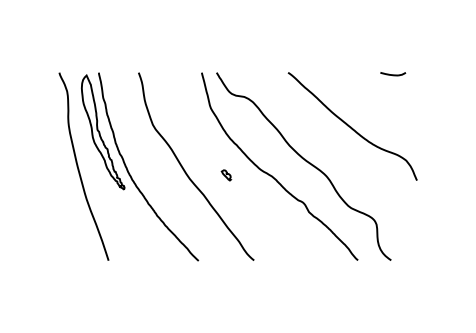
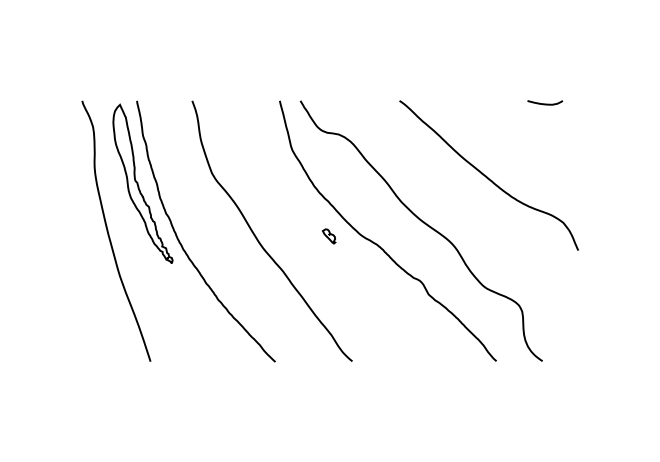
part: (226, 175) -> (329, 236), moved

